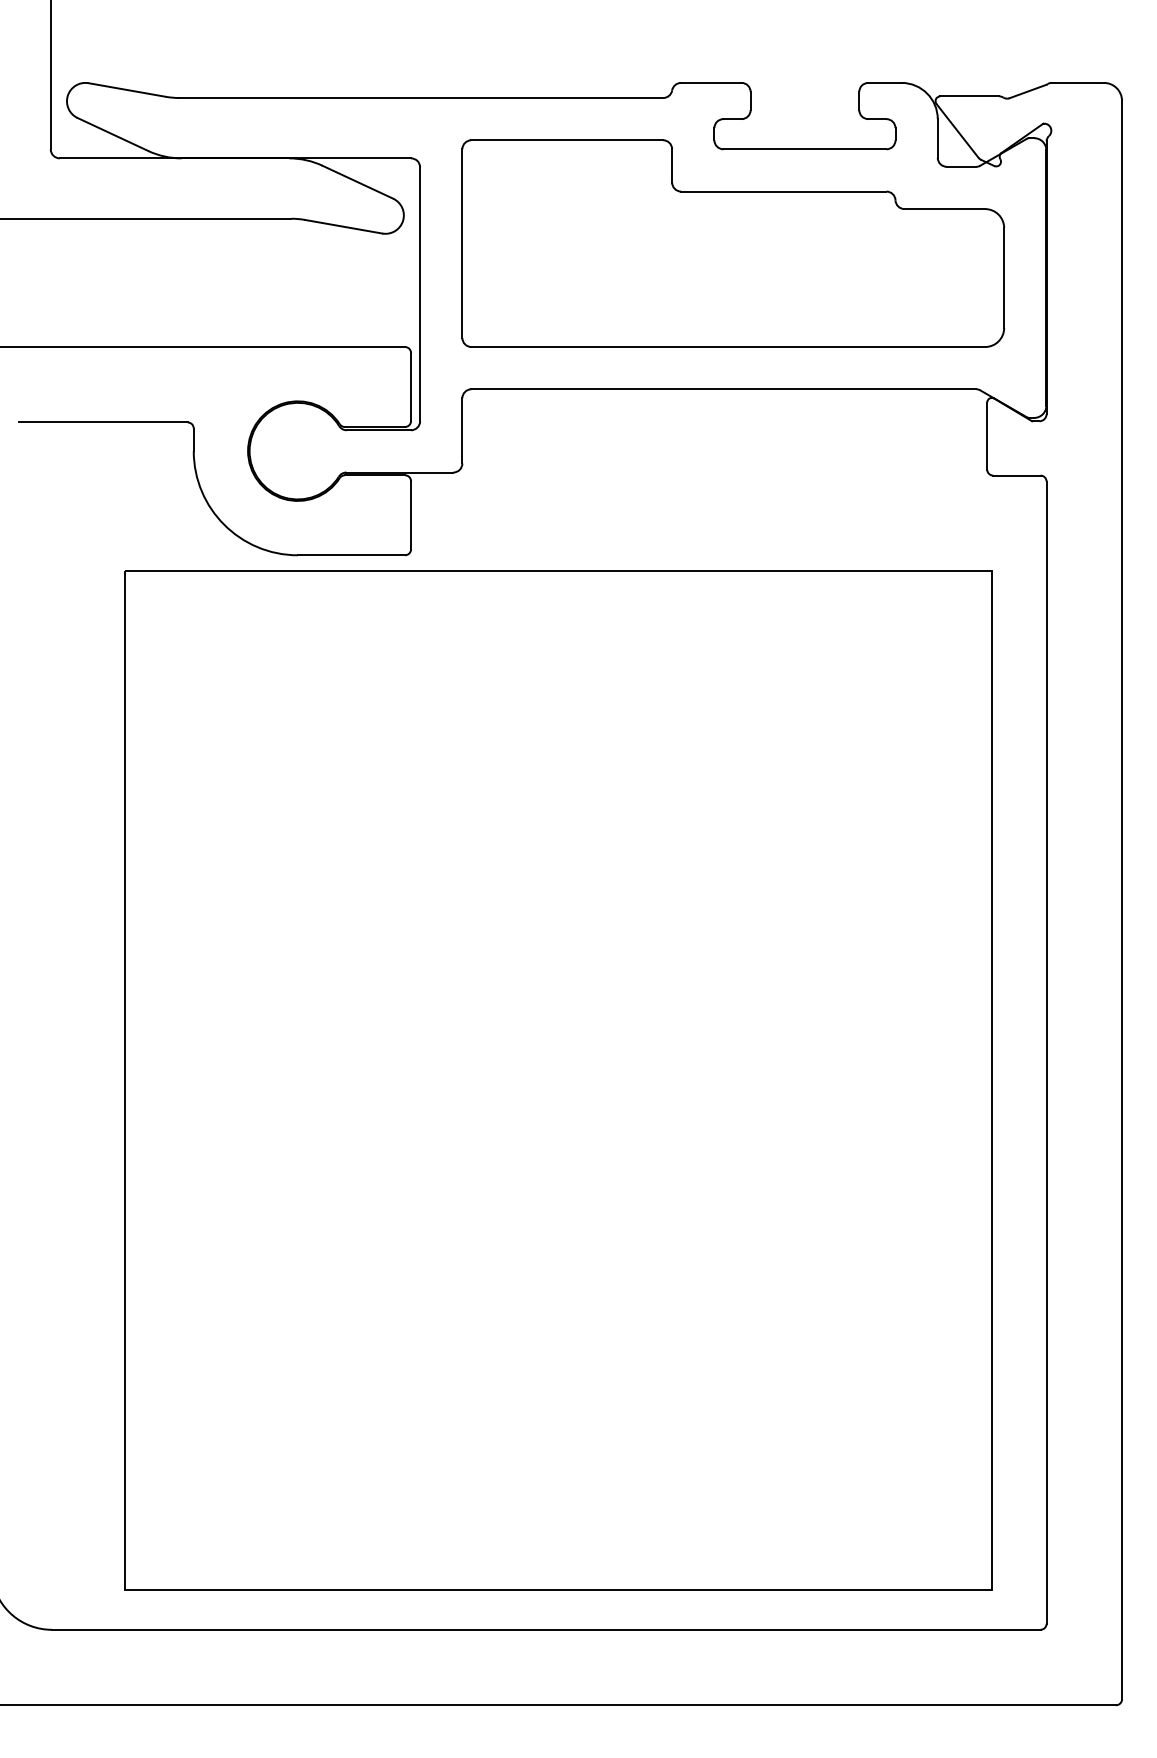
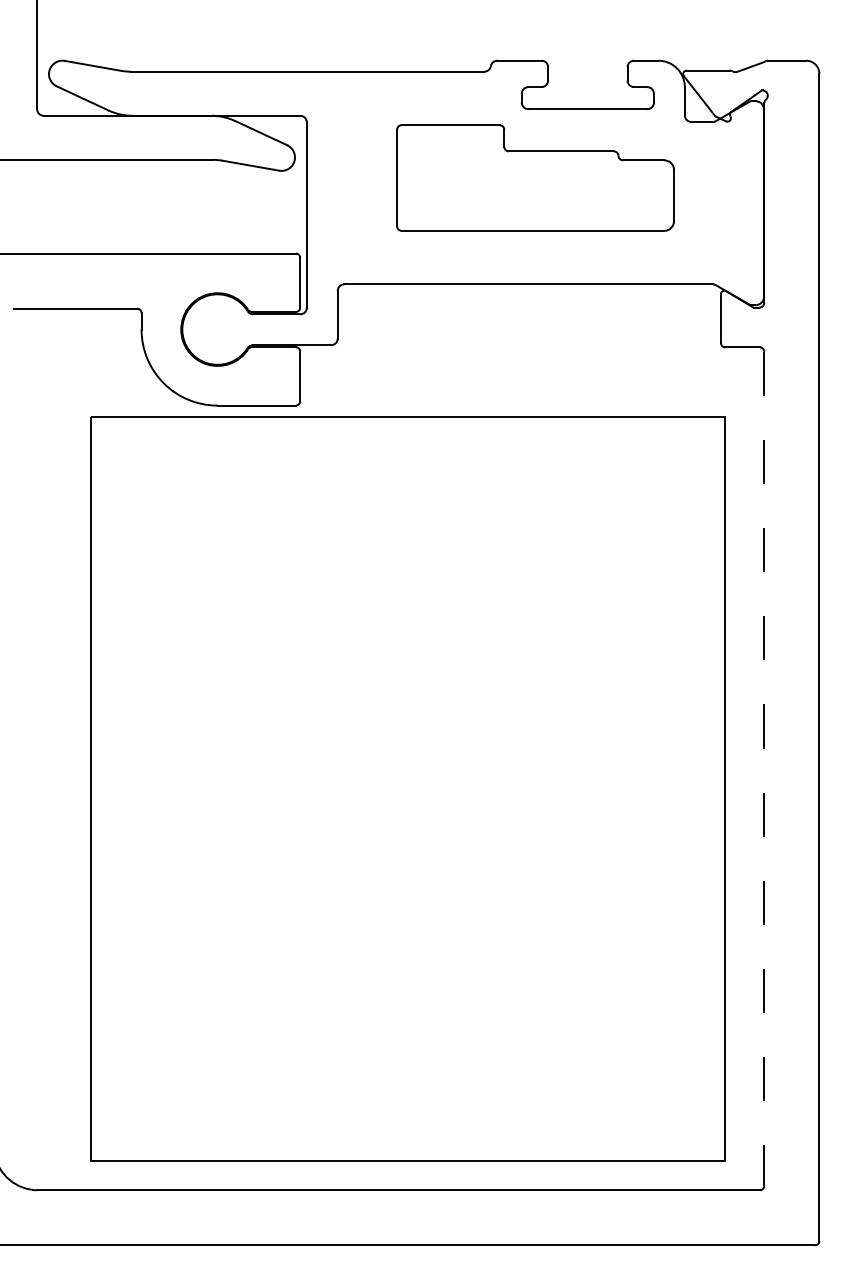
part: (733, 243) -> (535, 177), size x0.7
line: (1046, 1053) -> (764, 769), solid -> dashed

